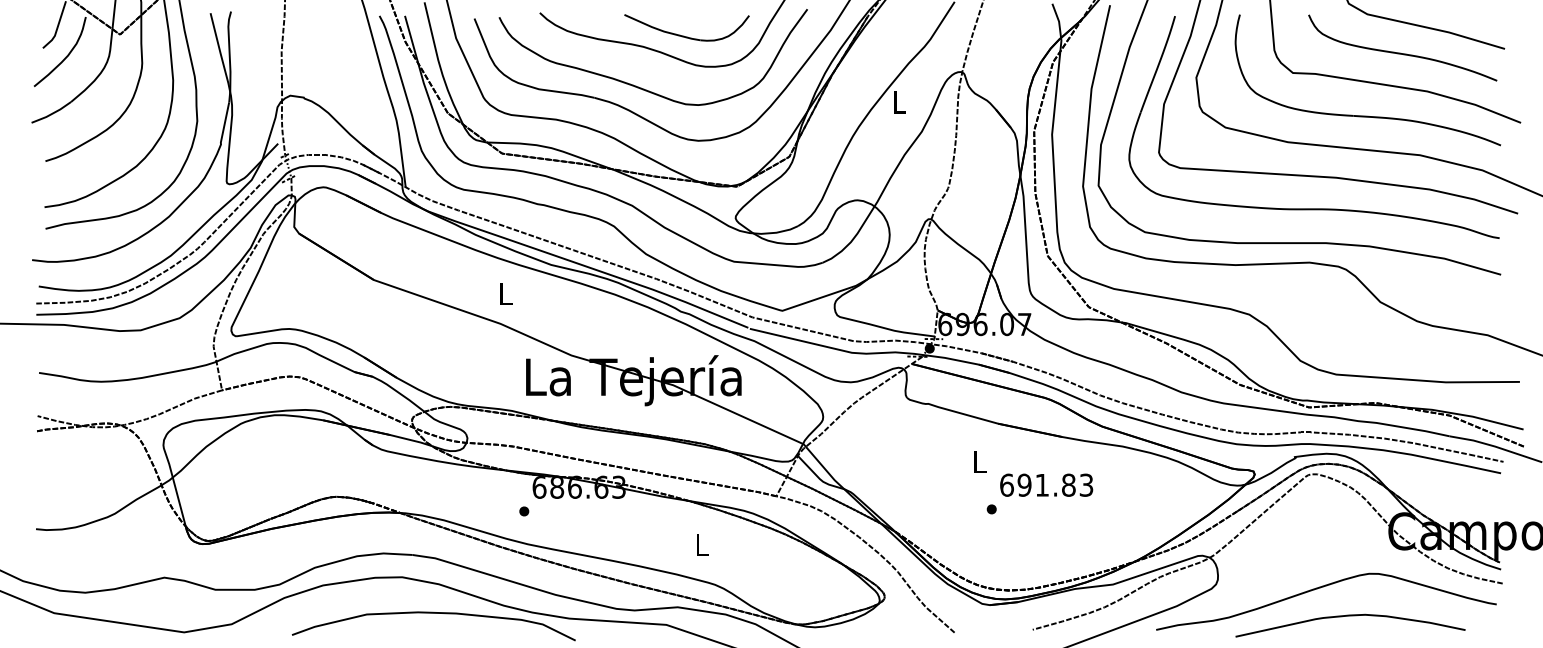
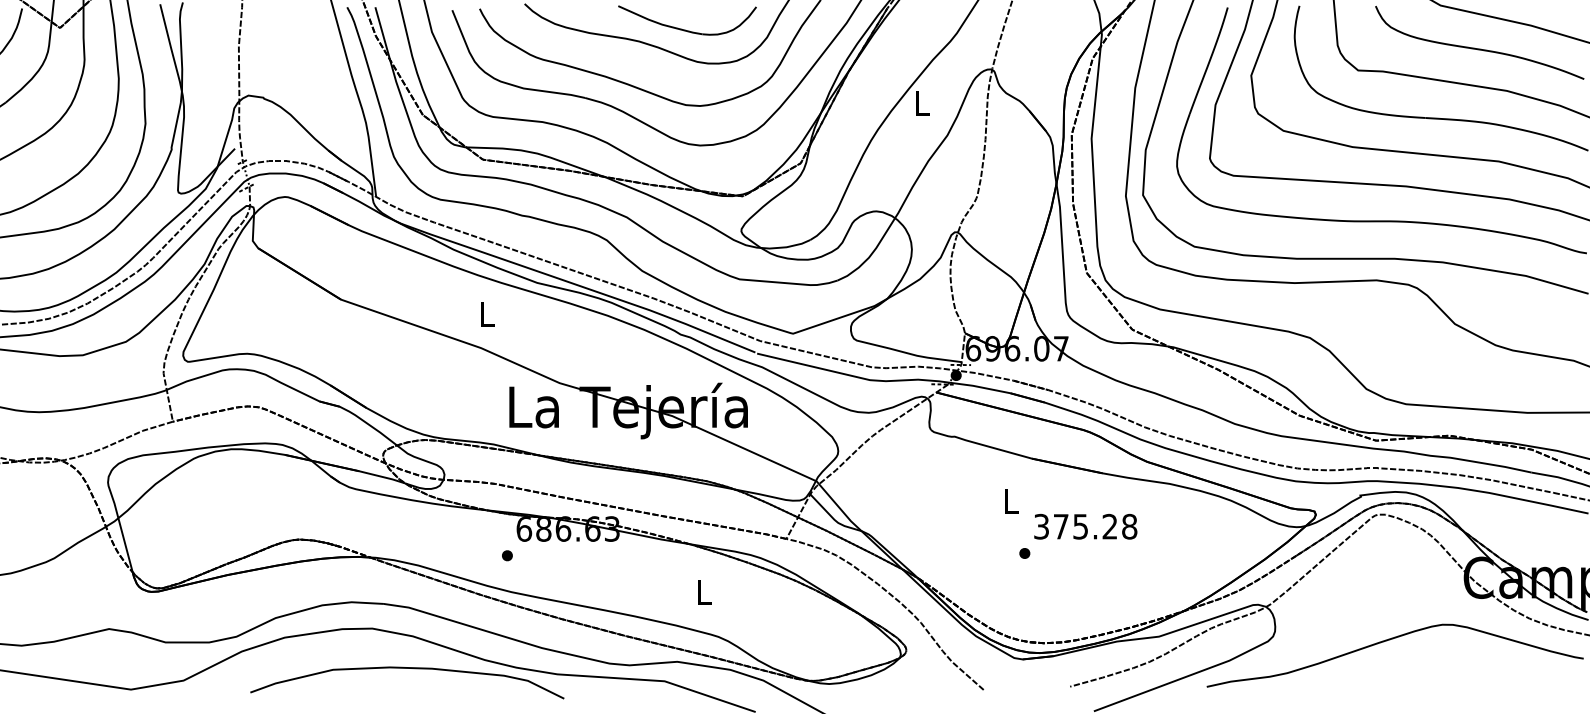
text: (1046, 484) -> (1085, 525), 691.83 -> 375.28
curve: (1350, 616) -> (1421, 672), removed

